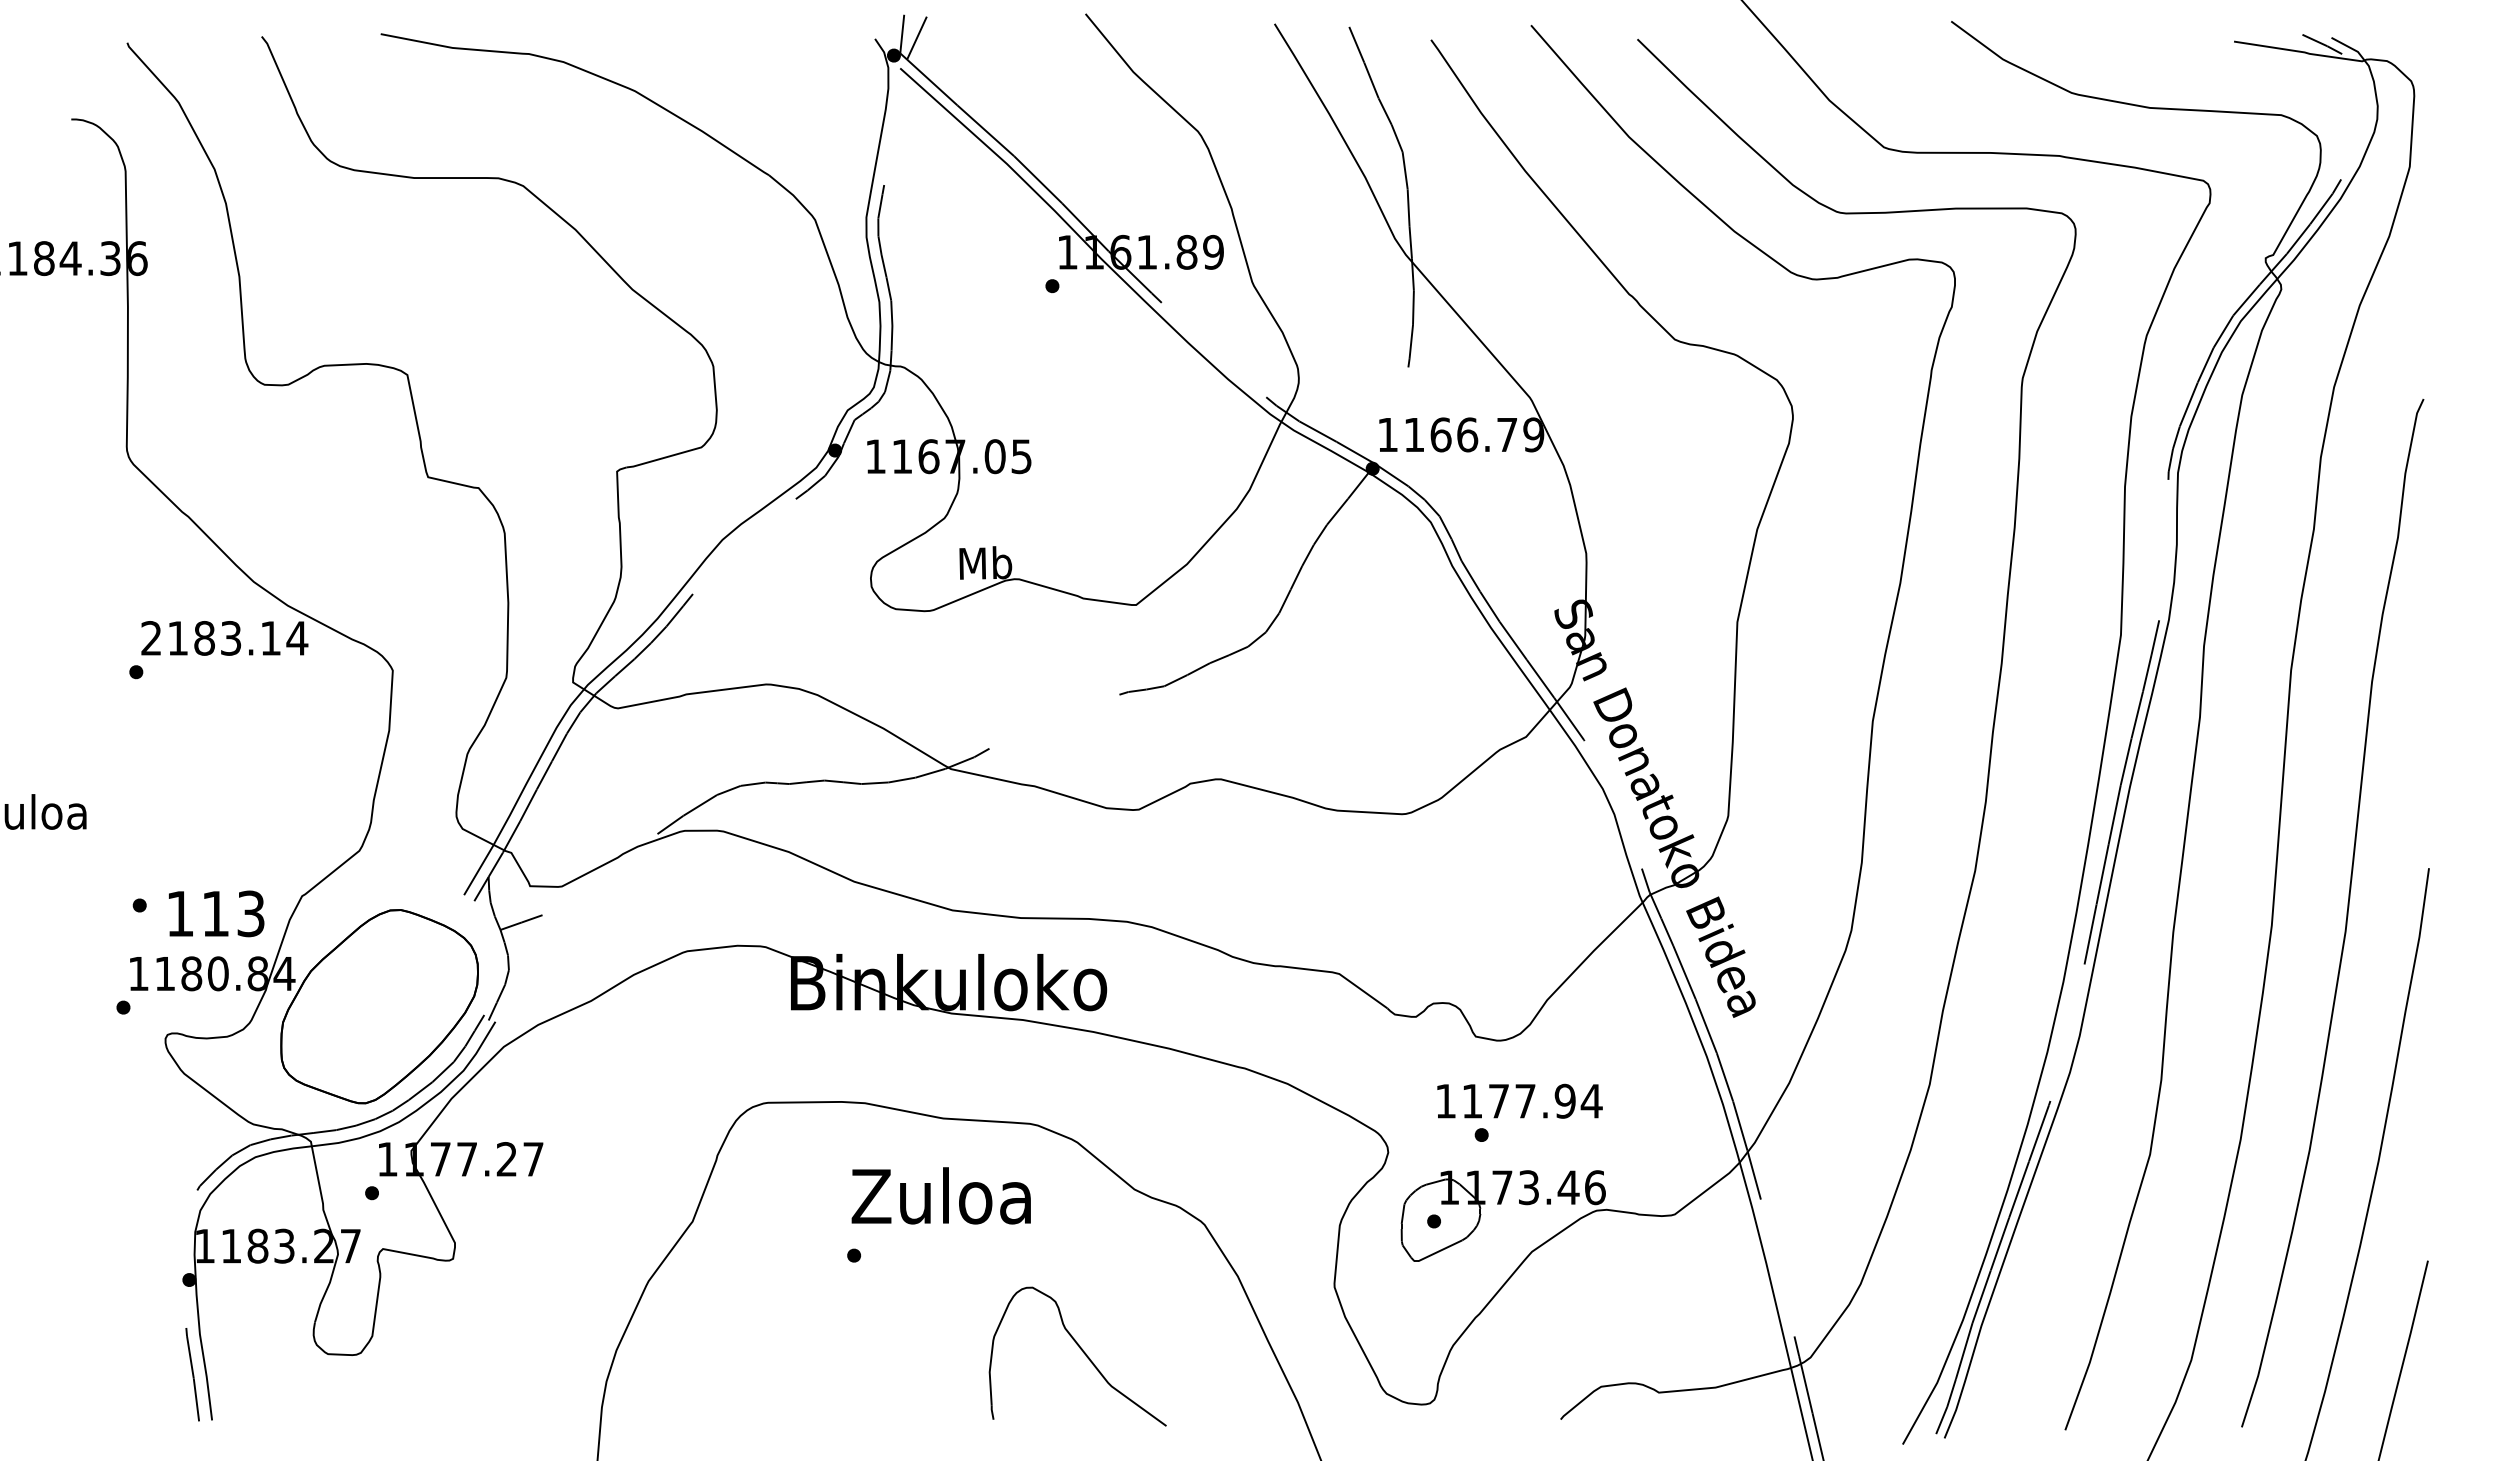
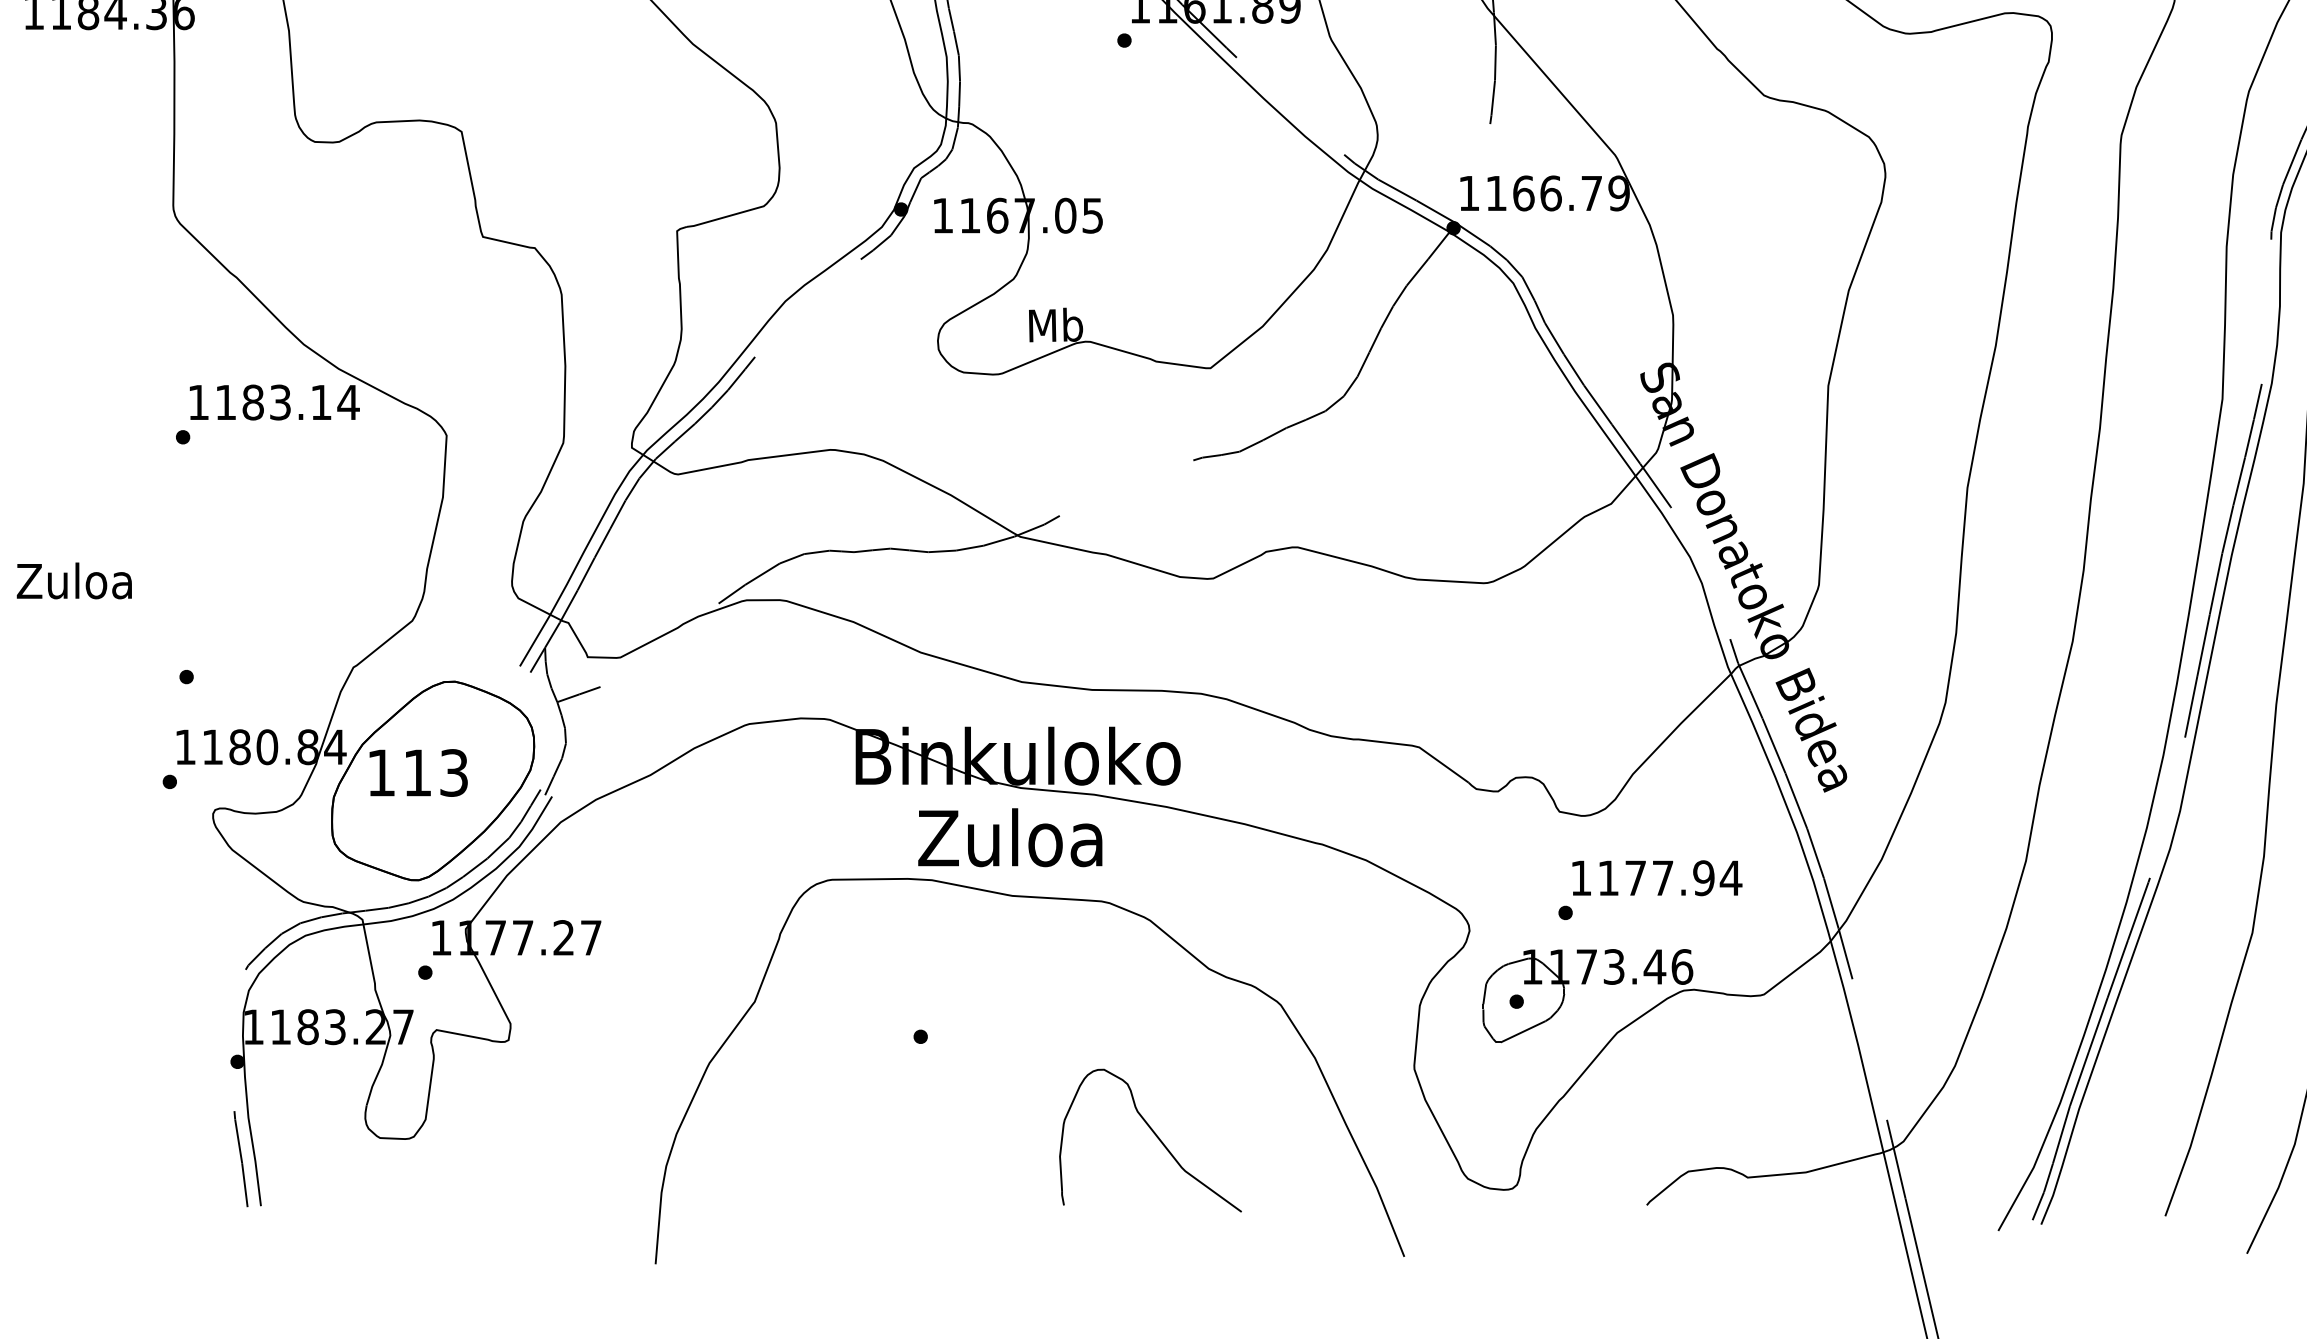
text: (150, 638) -> (197, 402), 2183.14 -> 1183.14
text: (216, 913) -> (418, 772), moved
text: (1519, 1100) -> (1656, 877), moved
text: (940, 1195) -> (1009, 837), moved

